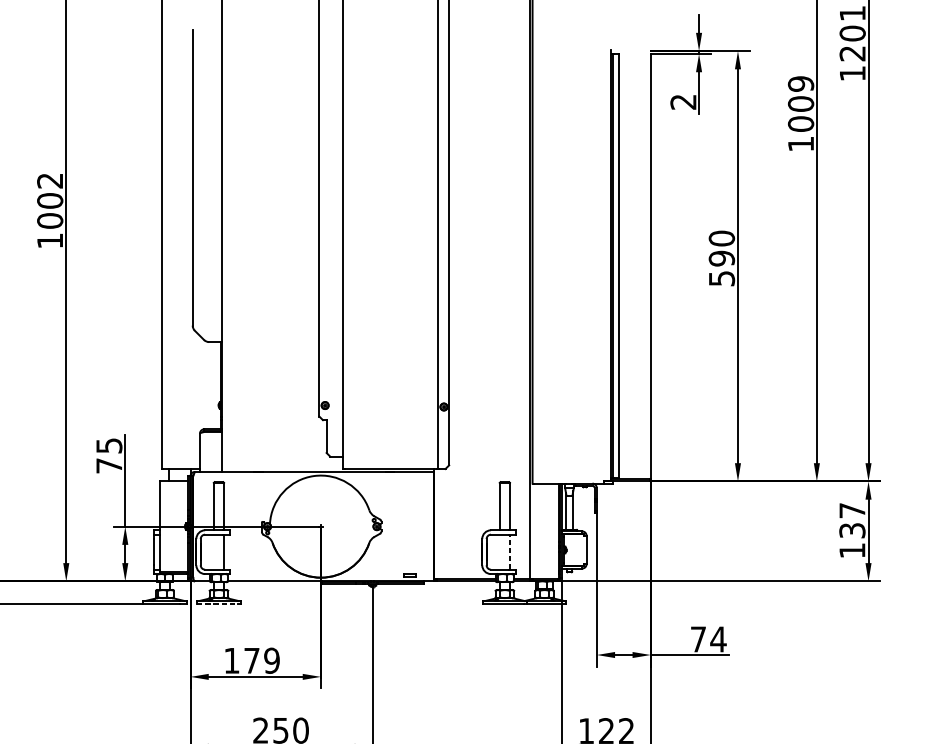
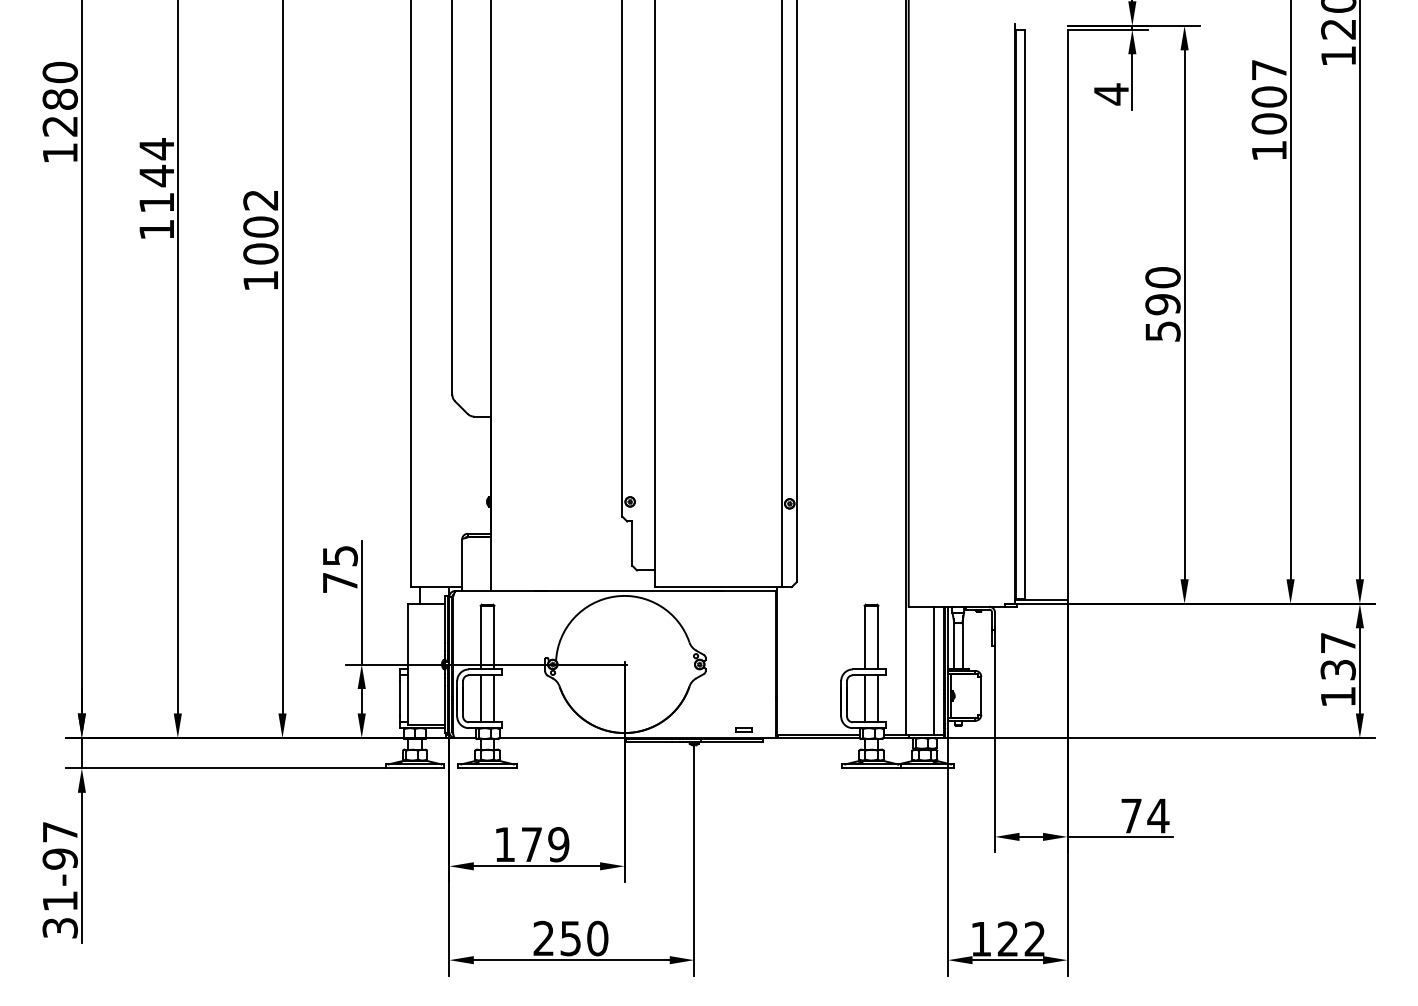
text: (801, 83) -> (1269, 69), 1009 -> 1007
text: (682, 102) -> (1110, 94), 2 -> 4
line: (551, 531) -> (933, 670), added
line: (213, 551) -> (480, 698), added
line: (499, 551) -> (864, 698), added
line: (510, 551) -> (878, 698), dashed -> solid
line: (218, 604) -> (486, 768), dashed -> solid

